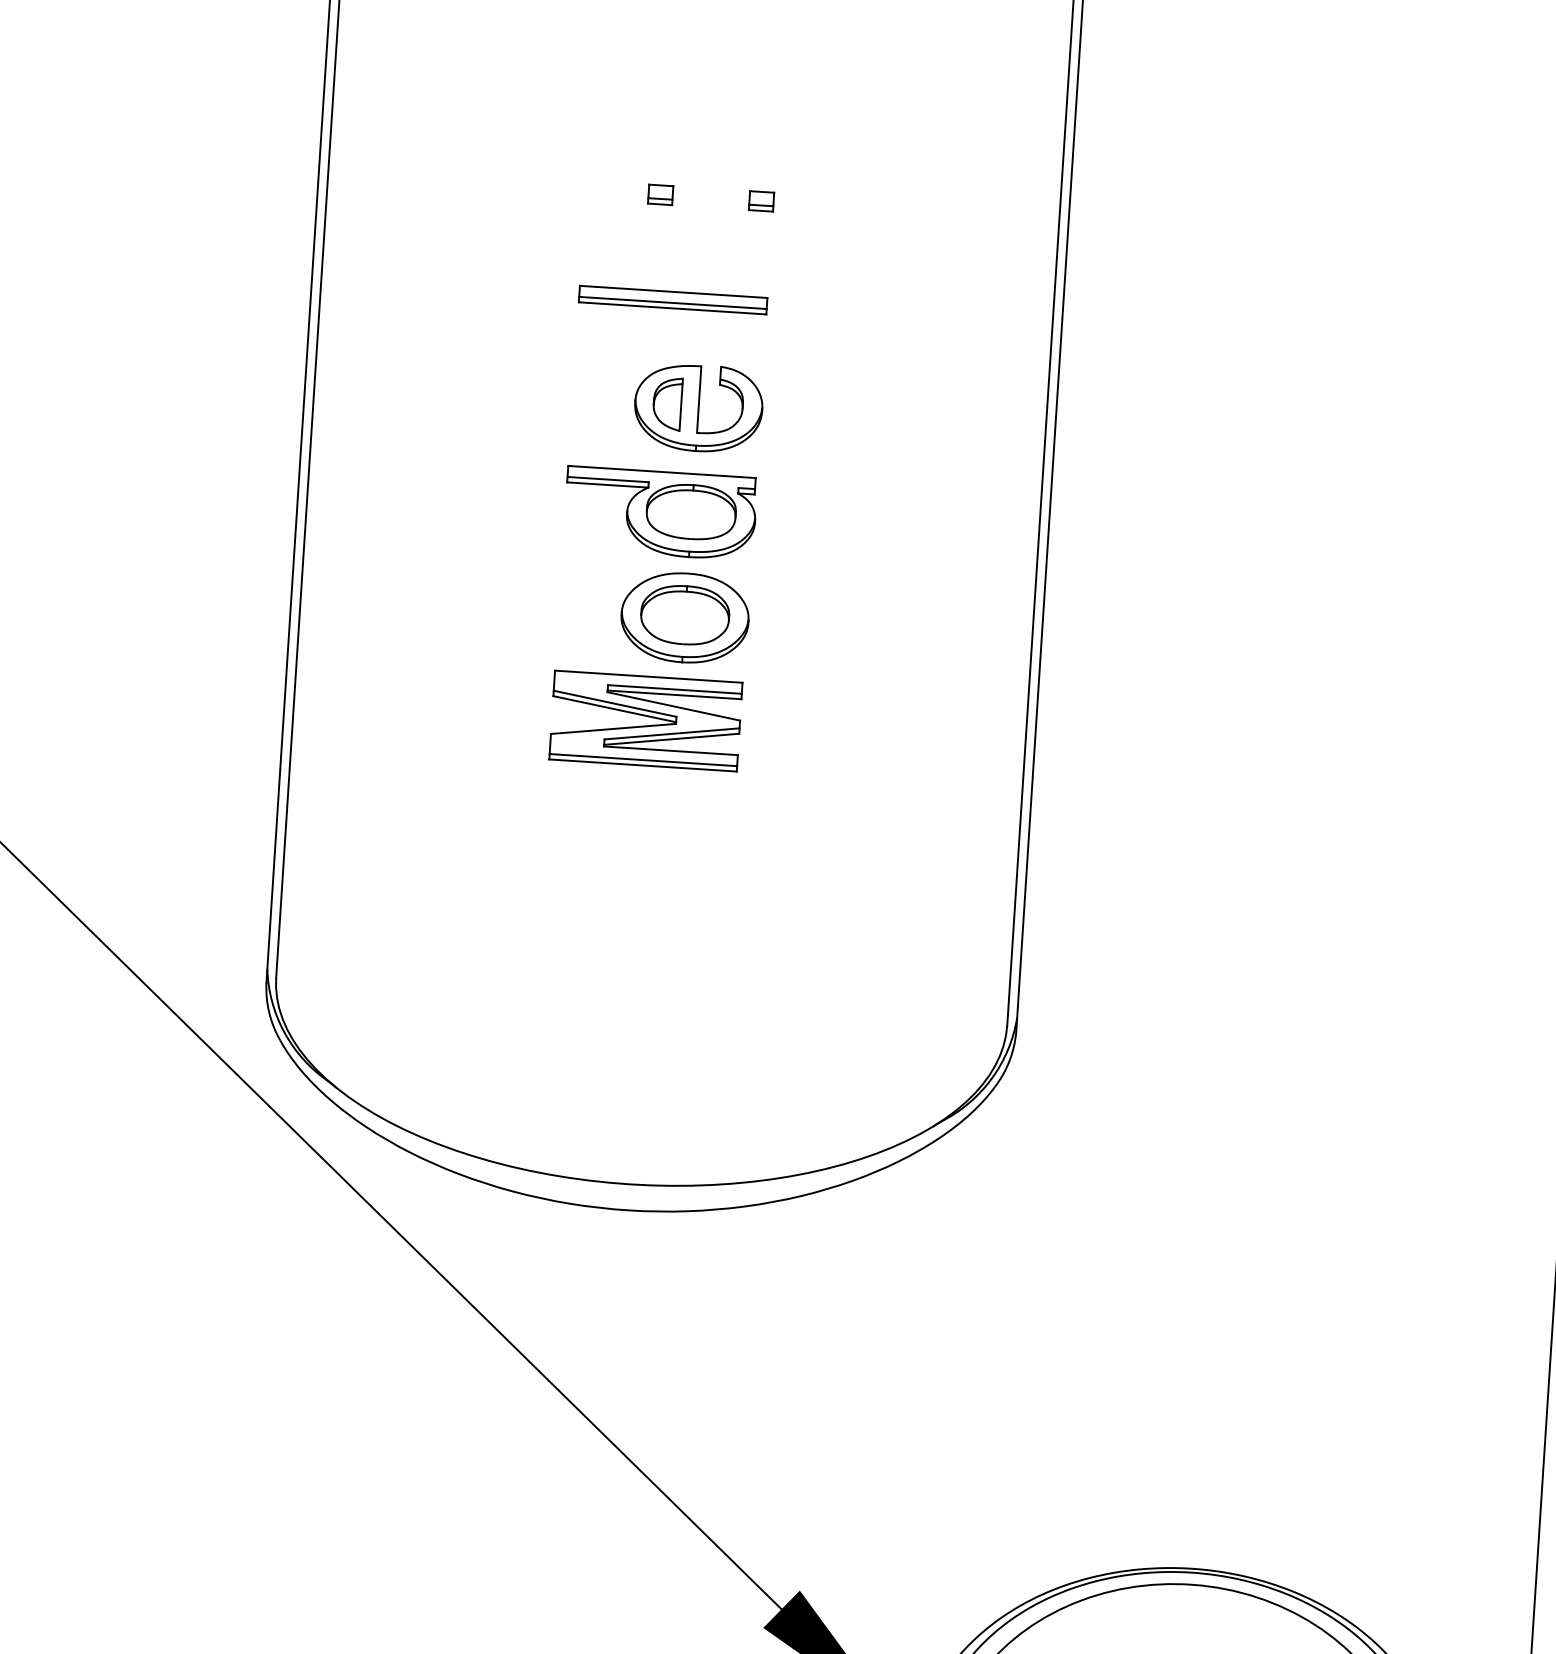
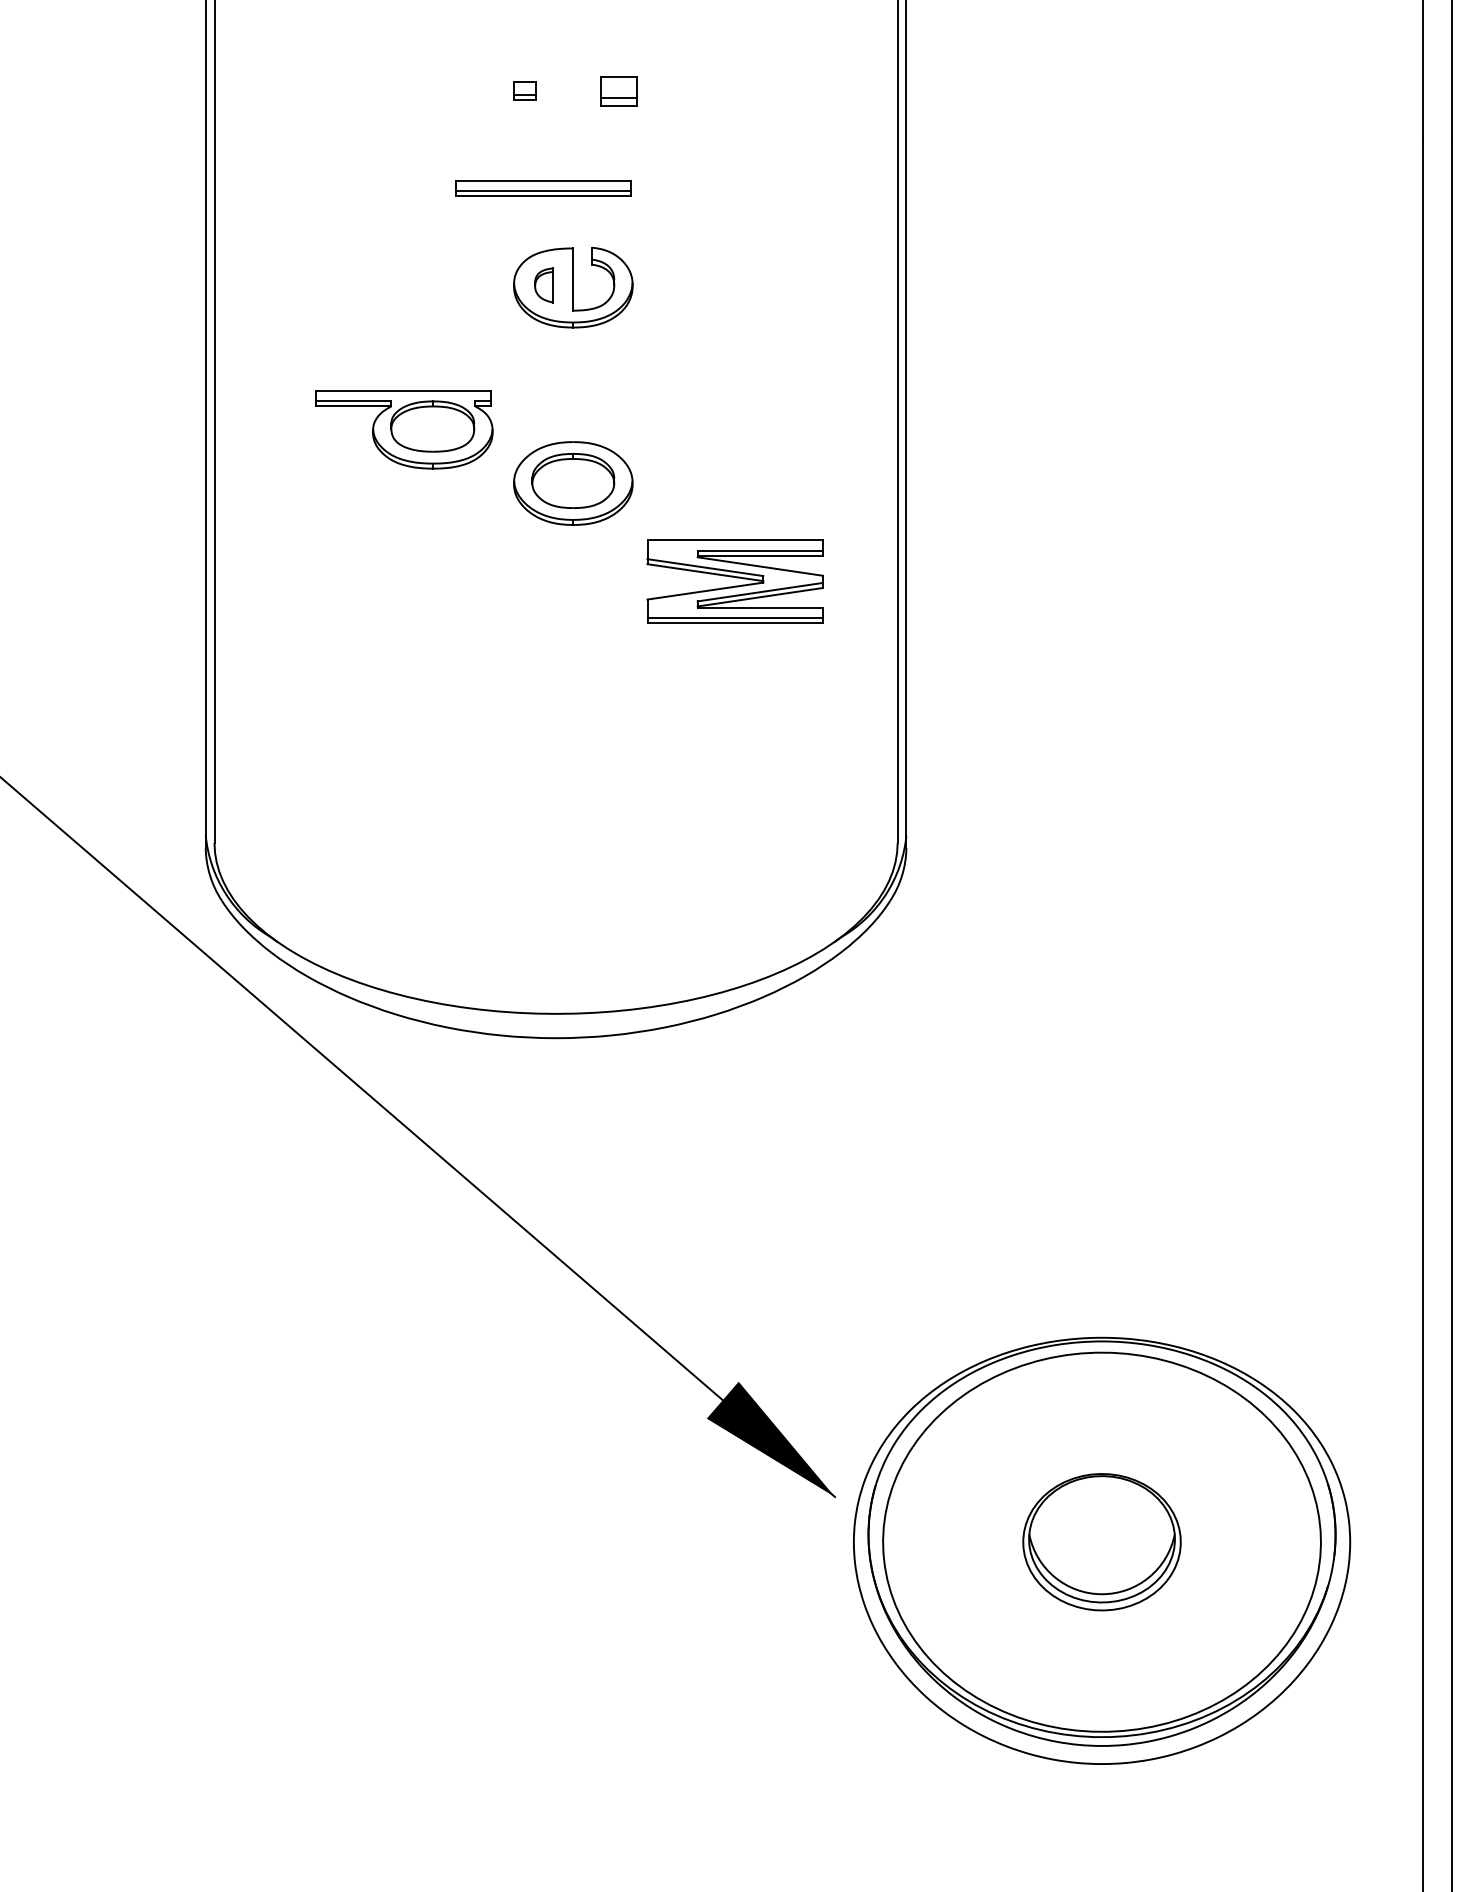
part: (761, 200) -> (619, 90), size x1.6
part: (666, 403) -> (543, 285), size x0.7
part: (660, 513) -> (404, 429), moved
part: (645, 720) -> (734, 581), moved

